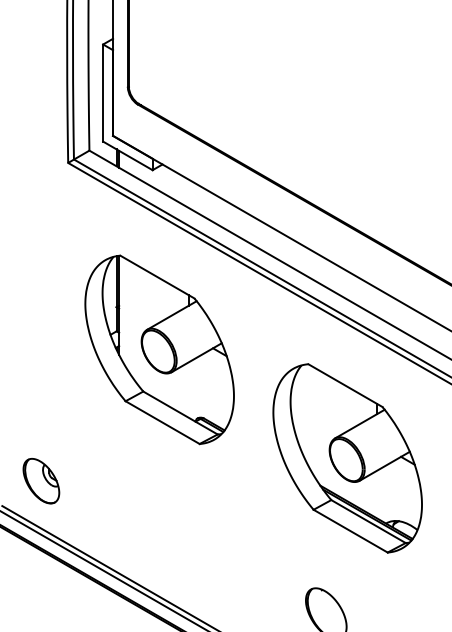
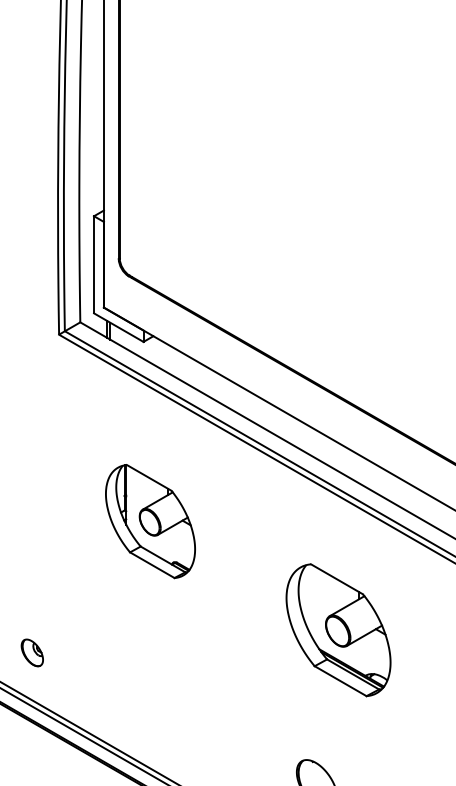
part: (159, 349) -> (150, 521), size x0.6
part: (347, 458) -> (338, 630), size x0.7
part: (41, 480) -> (32, 652), size x0.6

